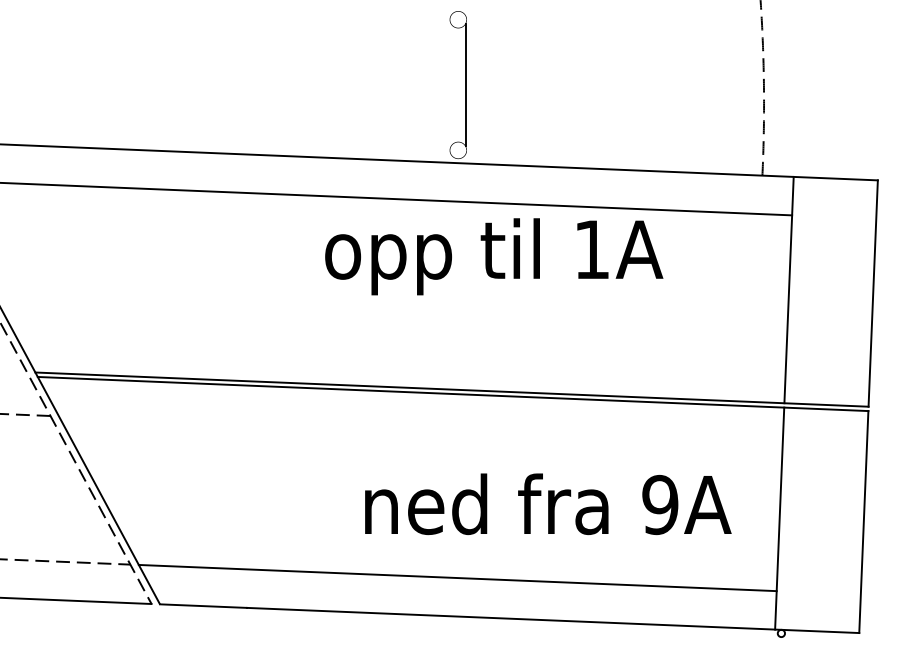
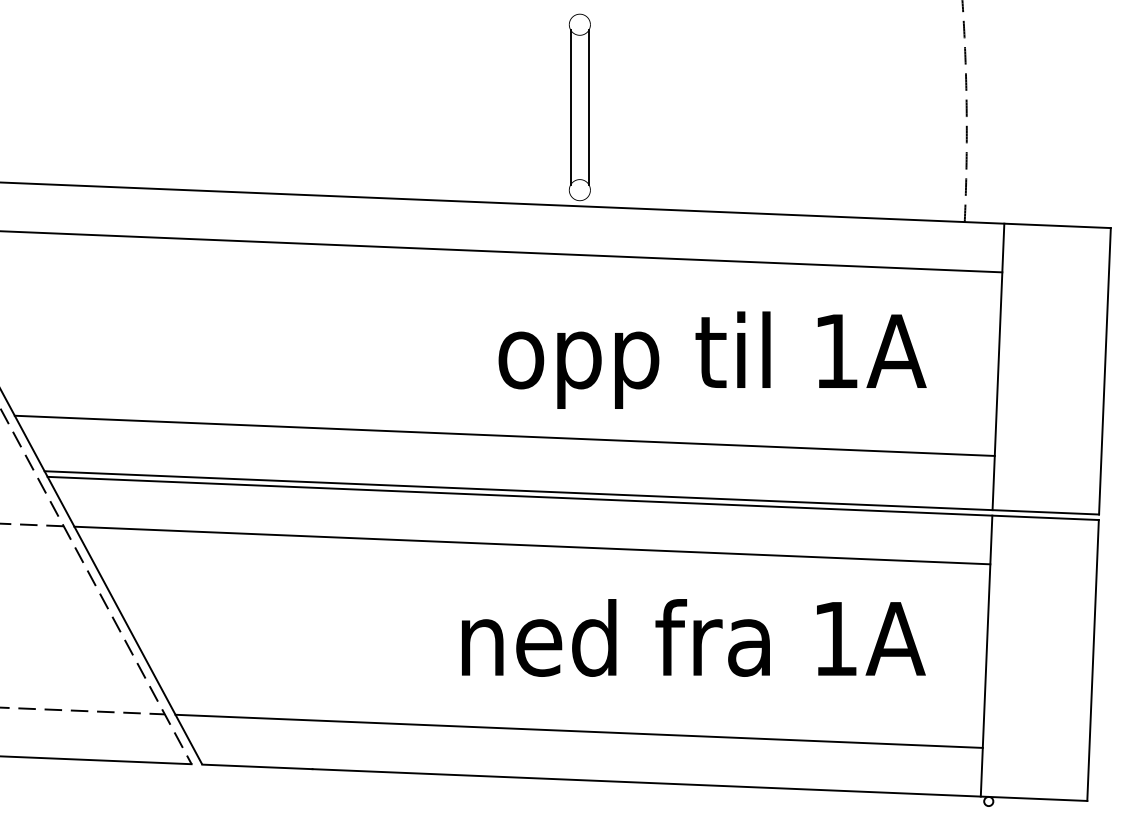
line: (451, 84) -> (571, 106), added
text: (494, 256) -> (712, 359), moved
line: (398, 344) -> (504, 435), added
line: (420, 431) -> (532, 545), added
text: (660, 504) -> (835, 638), 9A -> 1A

